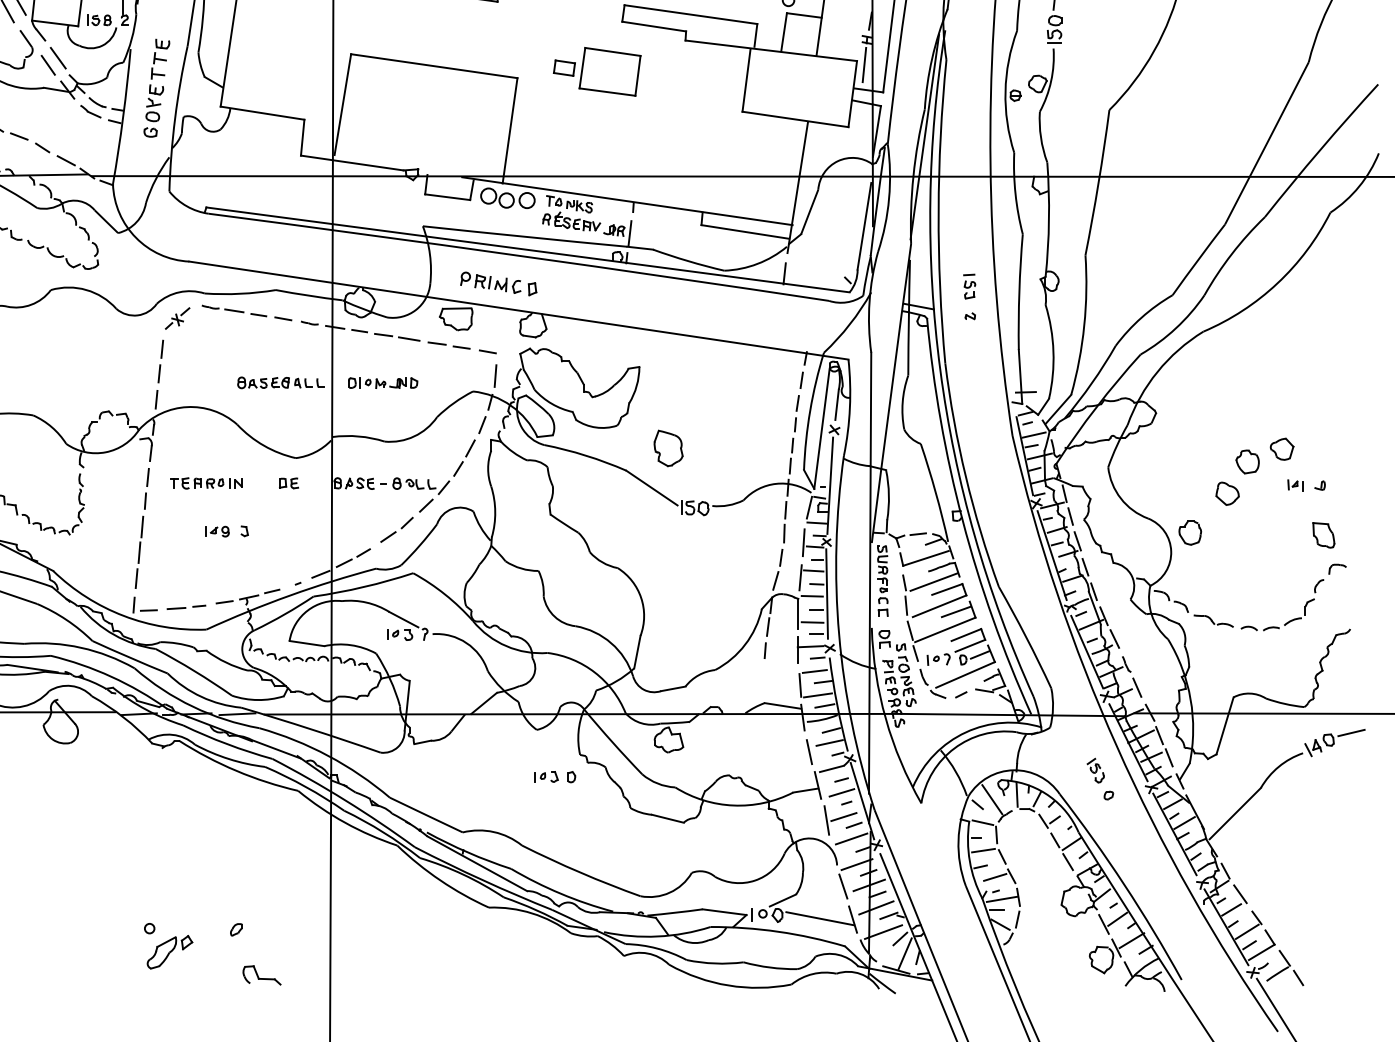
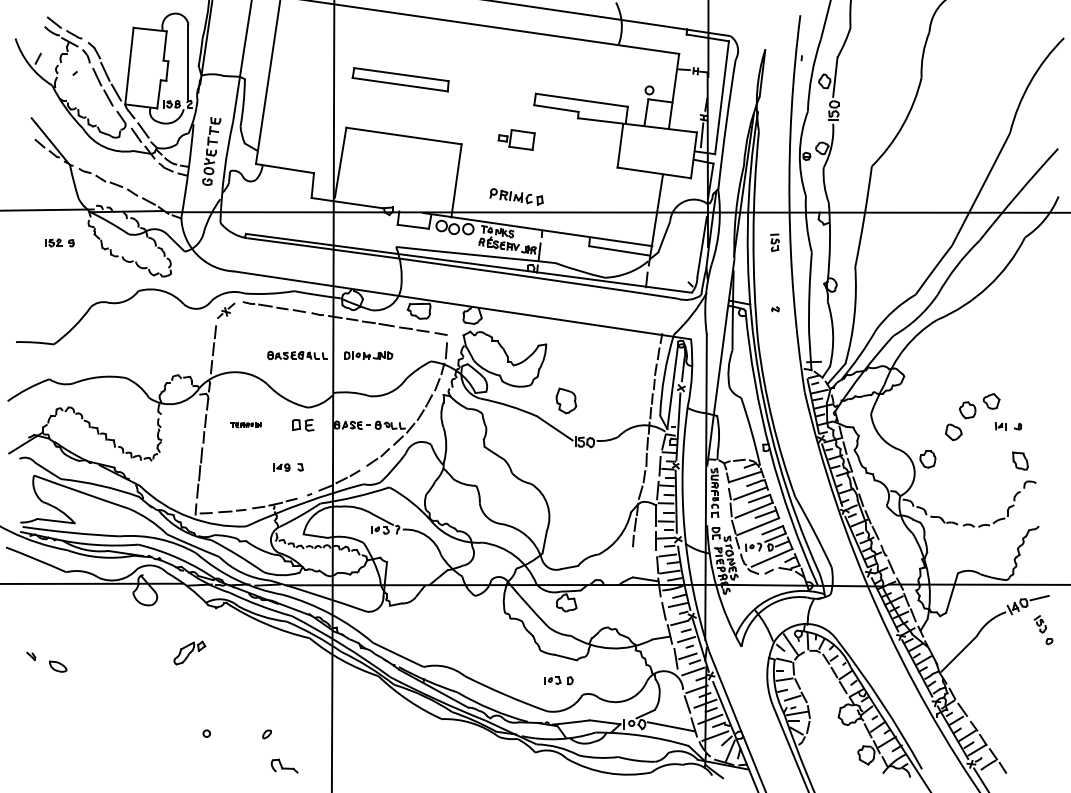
part: (596, 71) -> (516, 139), size x0.6
part: (498, 283) -> (516, 196), moved
part: (968, 286) -> (774, 242), moved
part: (205, 482) -> (245, 424), size x0.6
part: (289, 482) -> (303, 424), size x1.6
part: (227, 531) -> (288, 467), moved
part: (554, 776) -> (558, 680), moved
part: (1100, 779) -> (1043, 630), moved
part: (169, 951) -> (189, 652), moved

